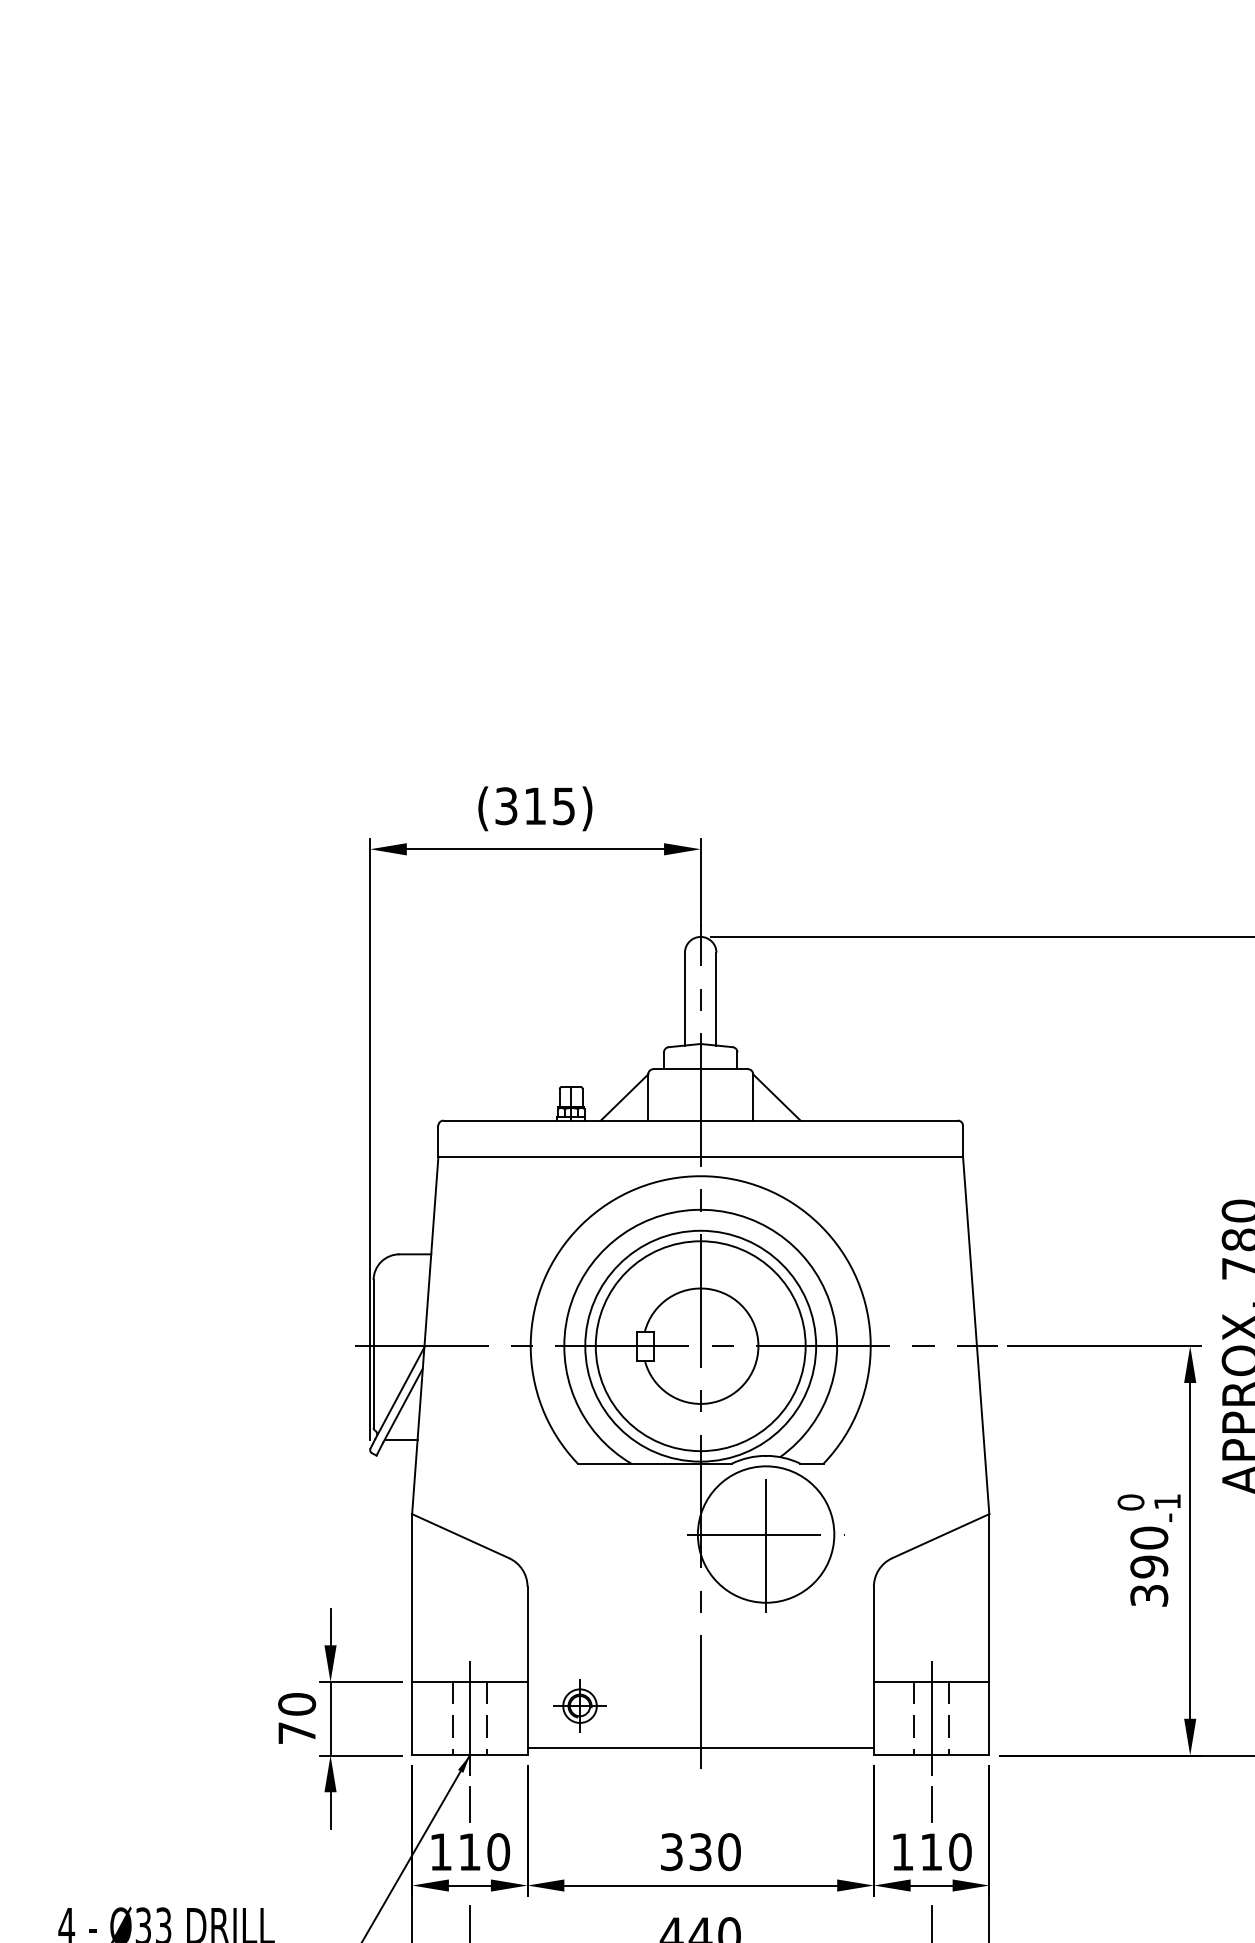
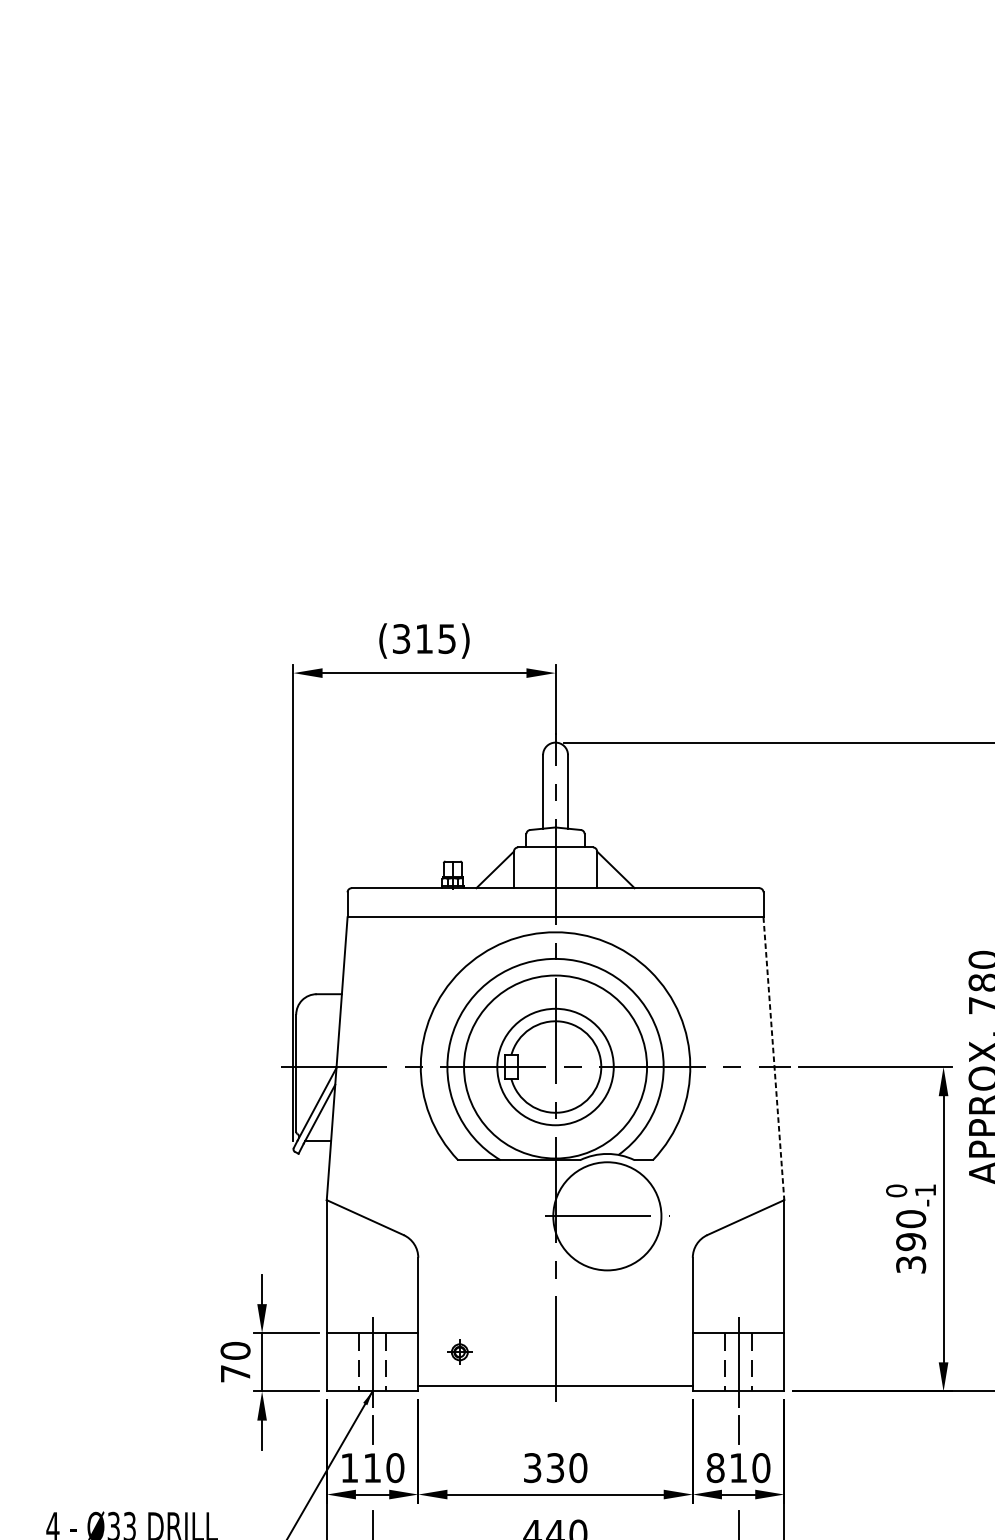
line: (976, 1335) -> (774, 1058), solid -> dashed
circle: (700, 1346) -> (555, 1067), size x0.7
line: (766, 1534) -> (607, 1216), removed
part: (579, 1705) -> (459, 1351), size x0.6
text: (902, 1852) -> (715, 1468), 110 -> 810

